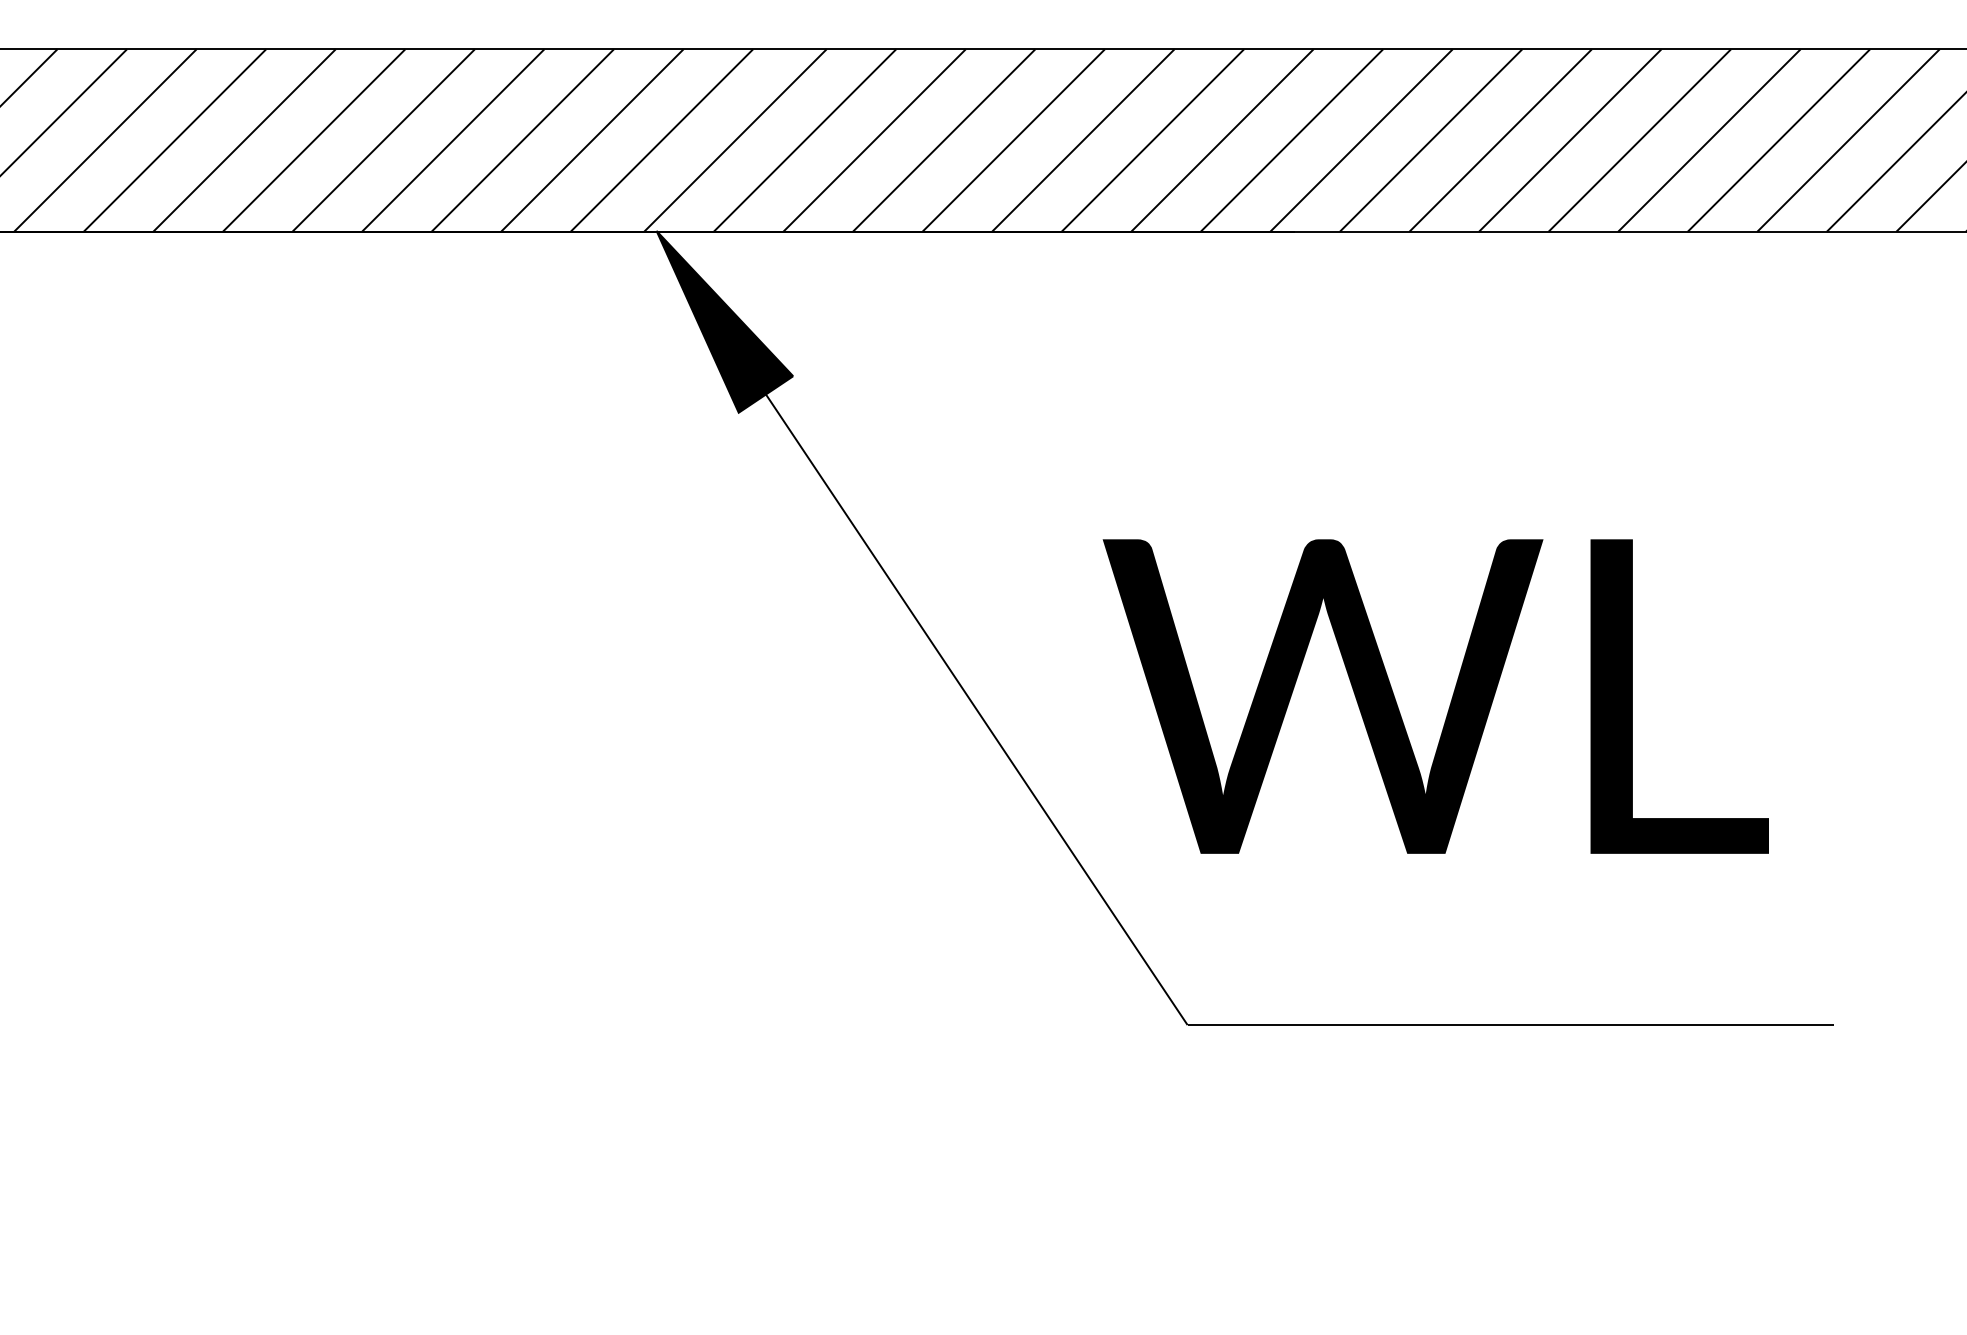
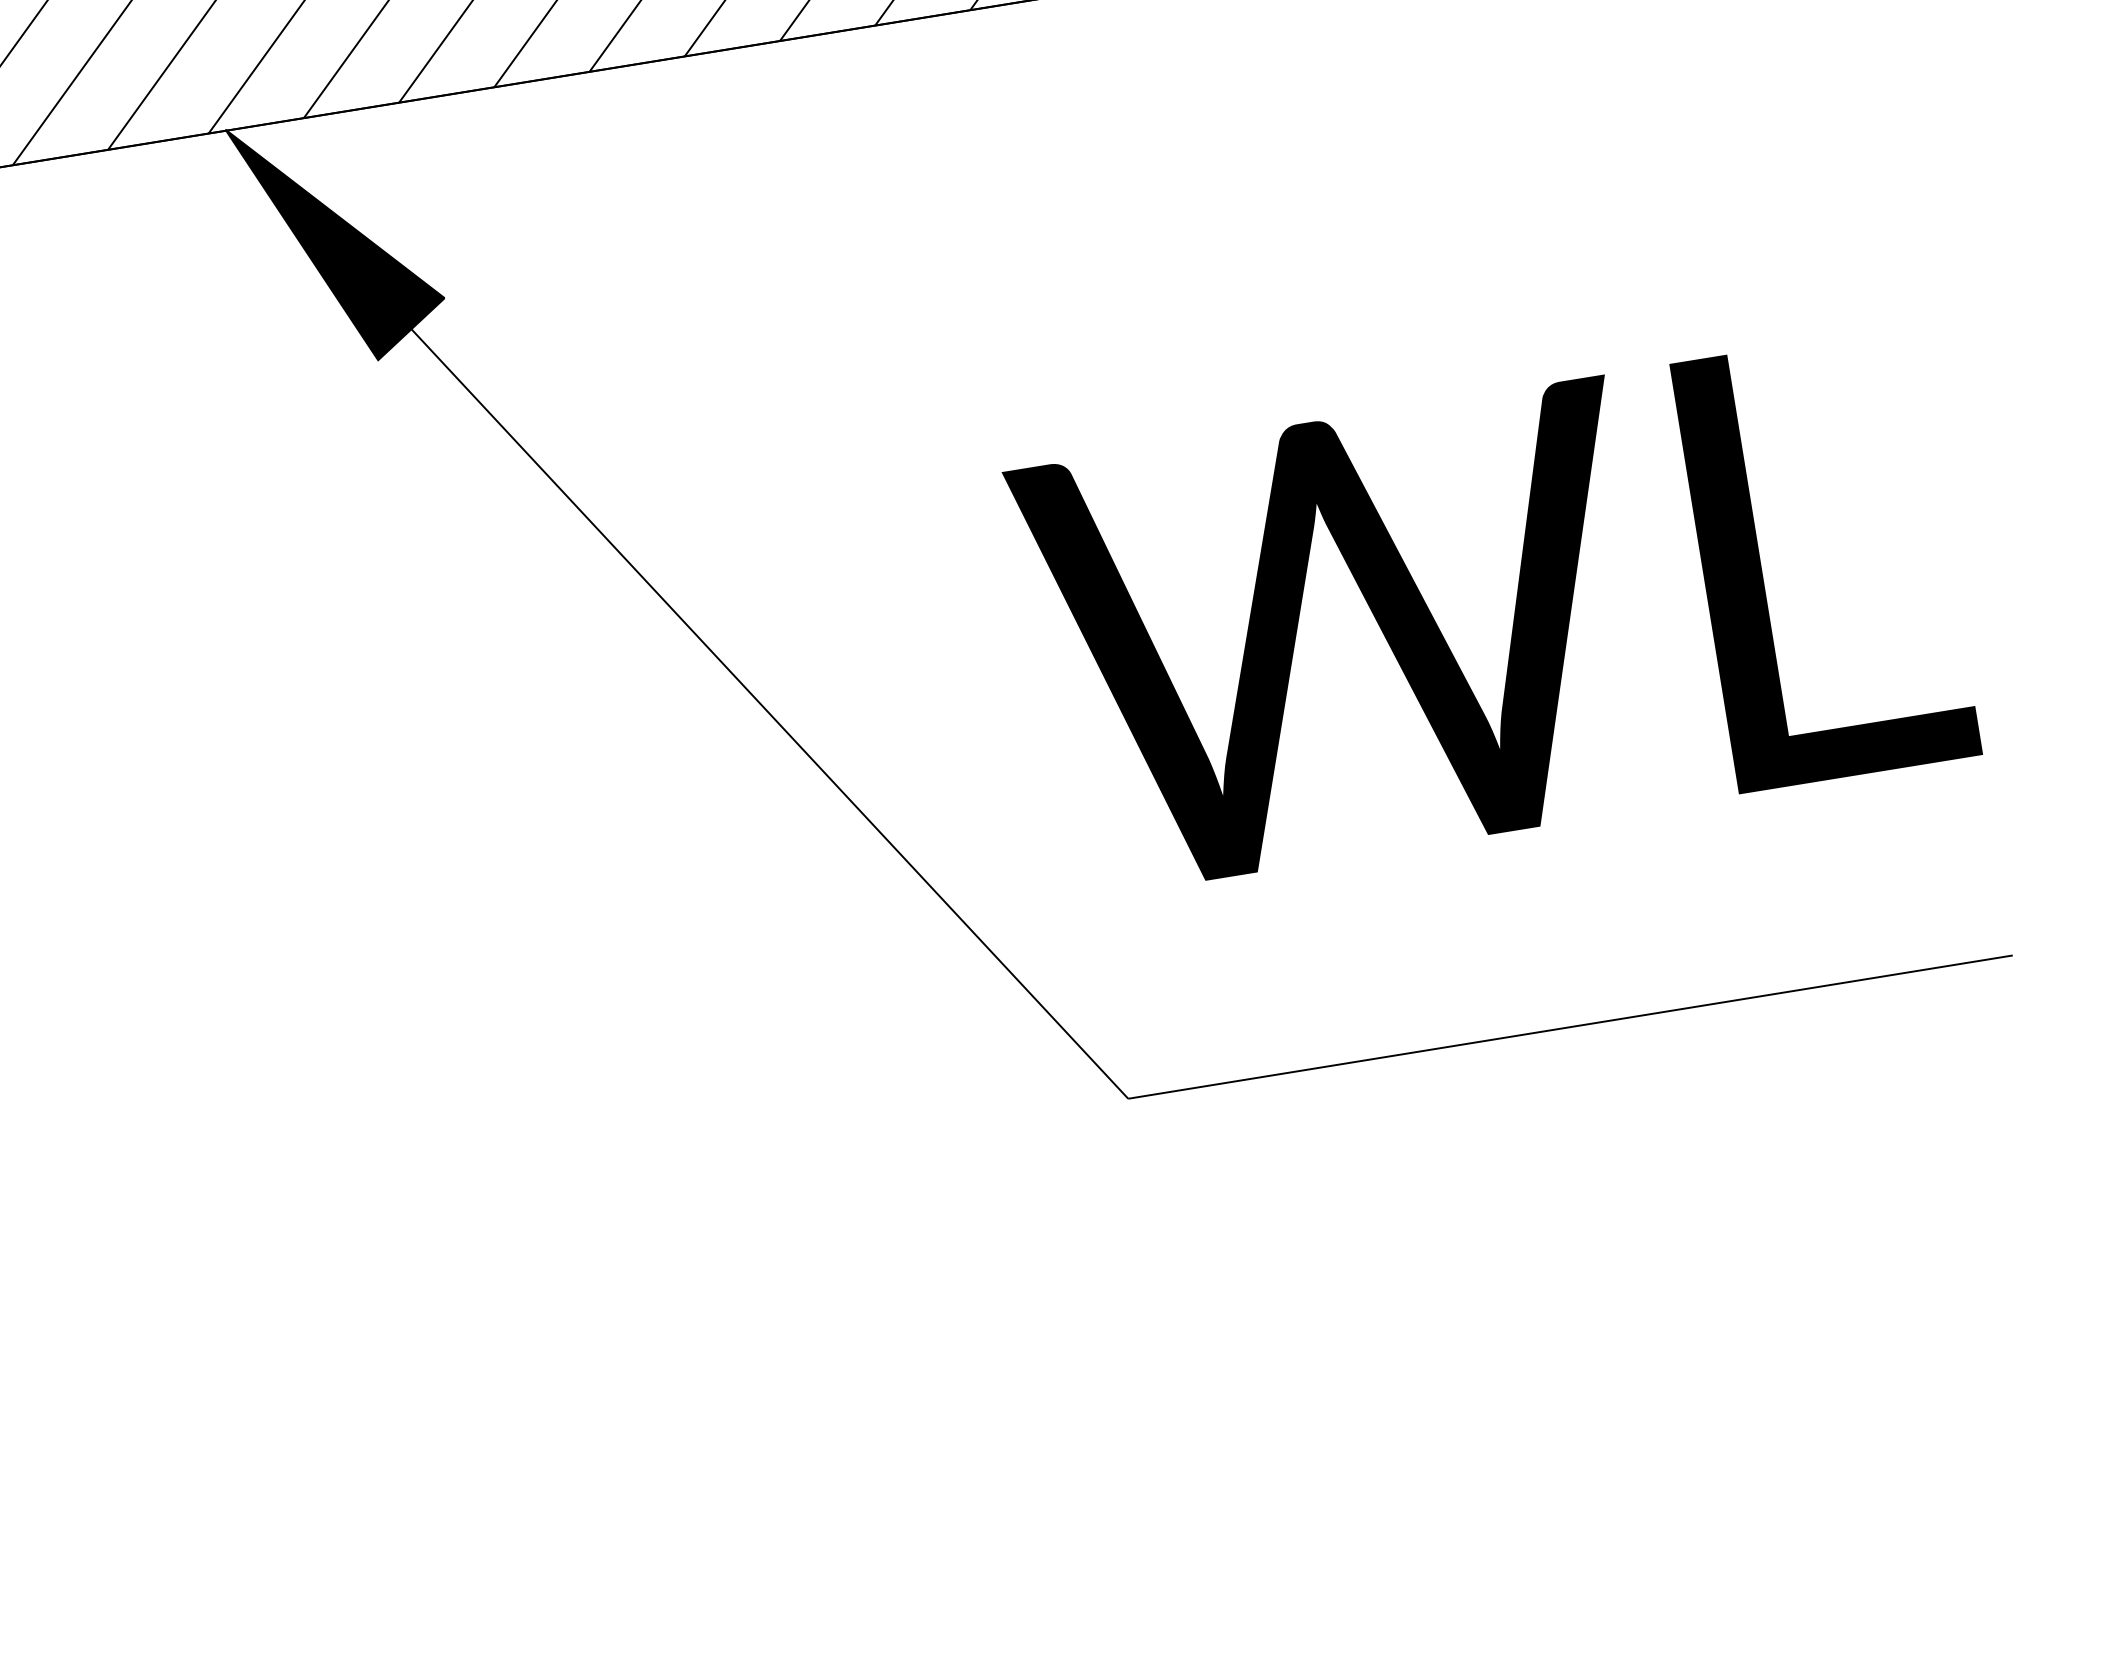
text: (1435, 696) -> (1491, 613), moved

